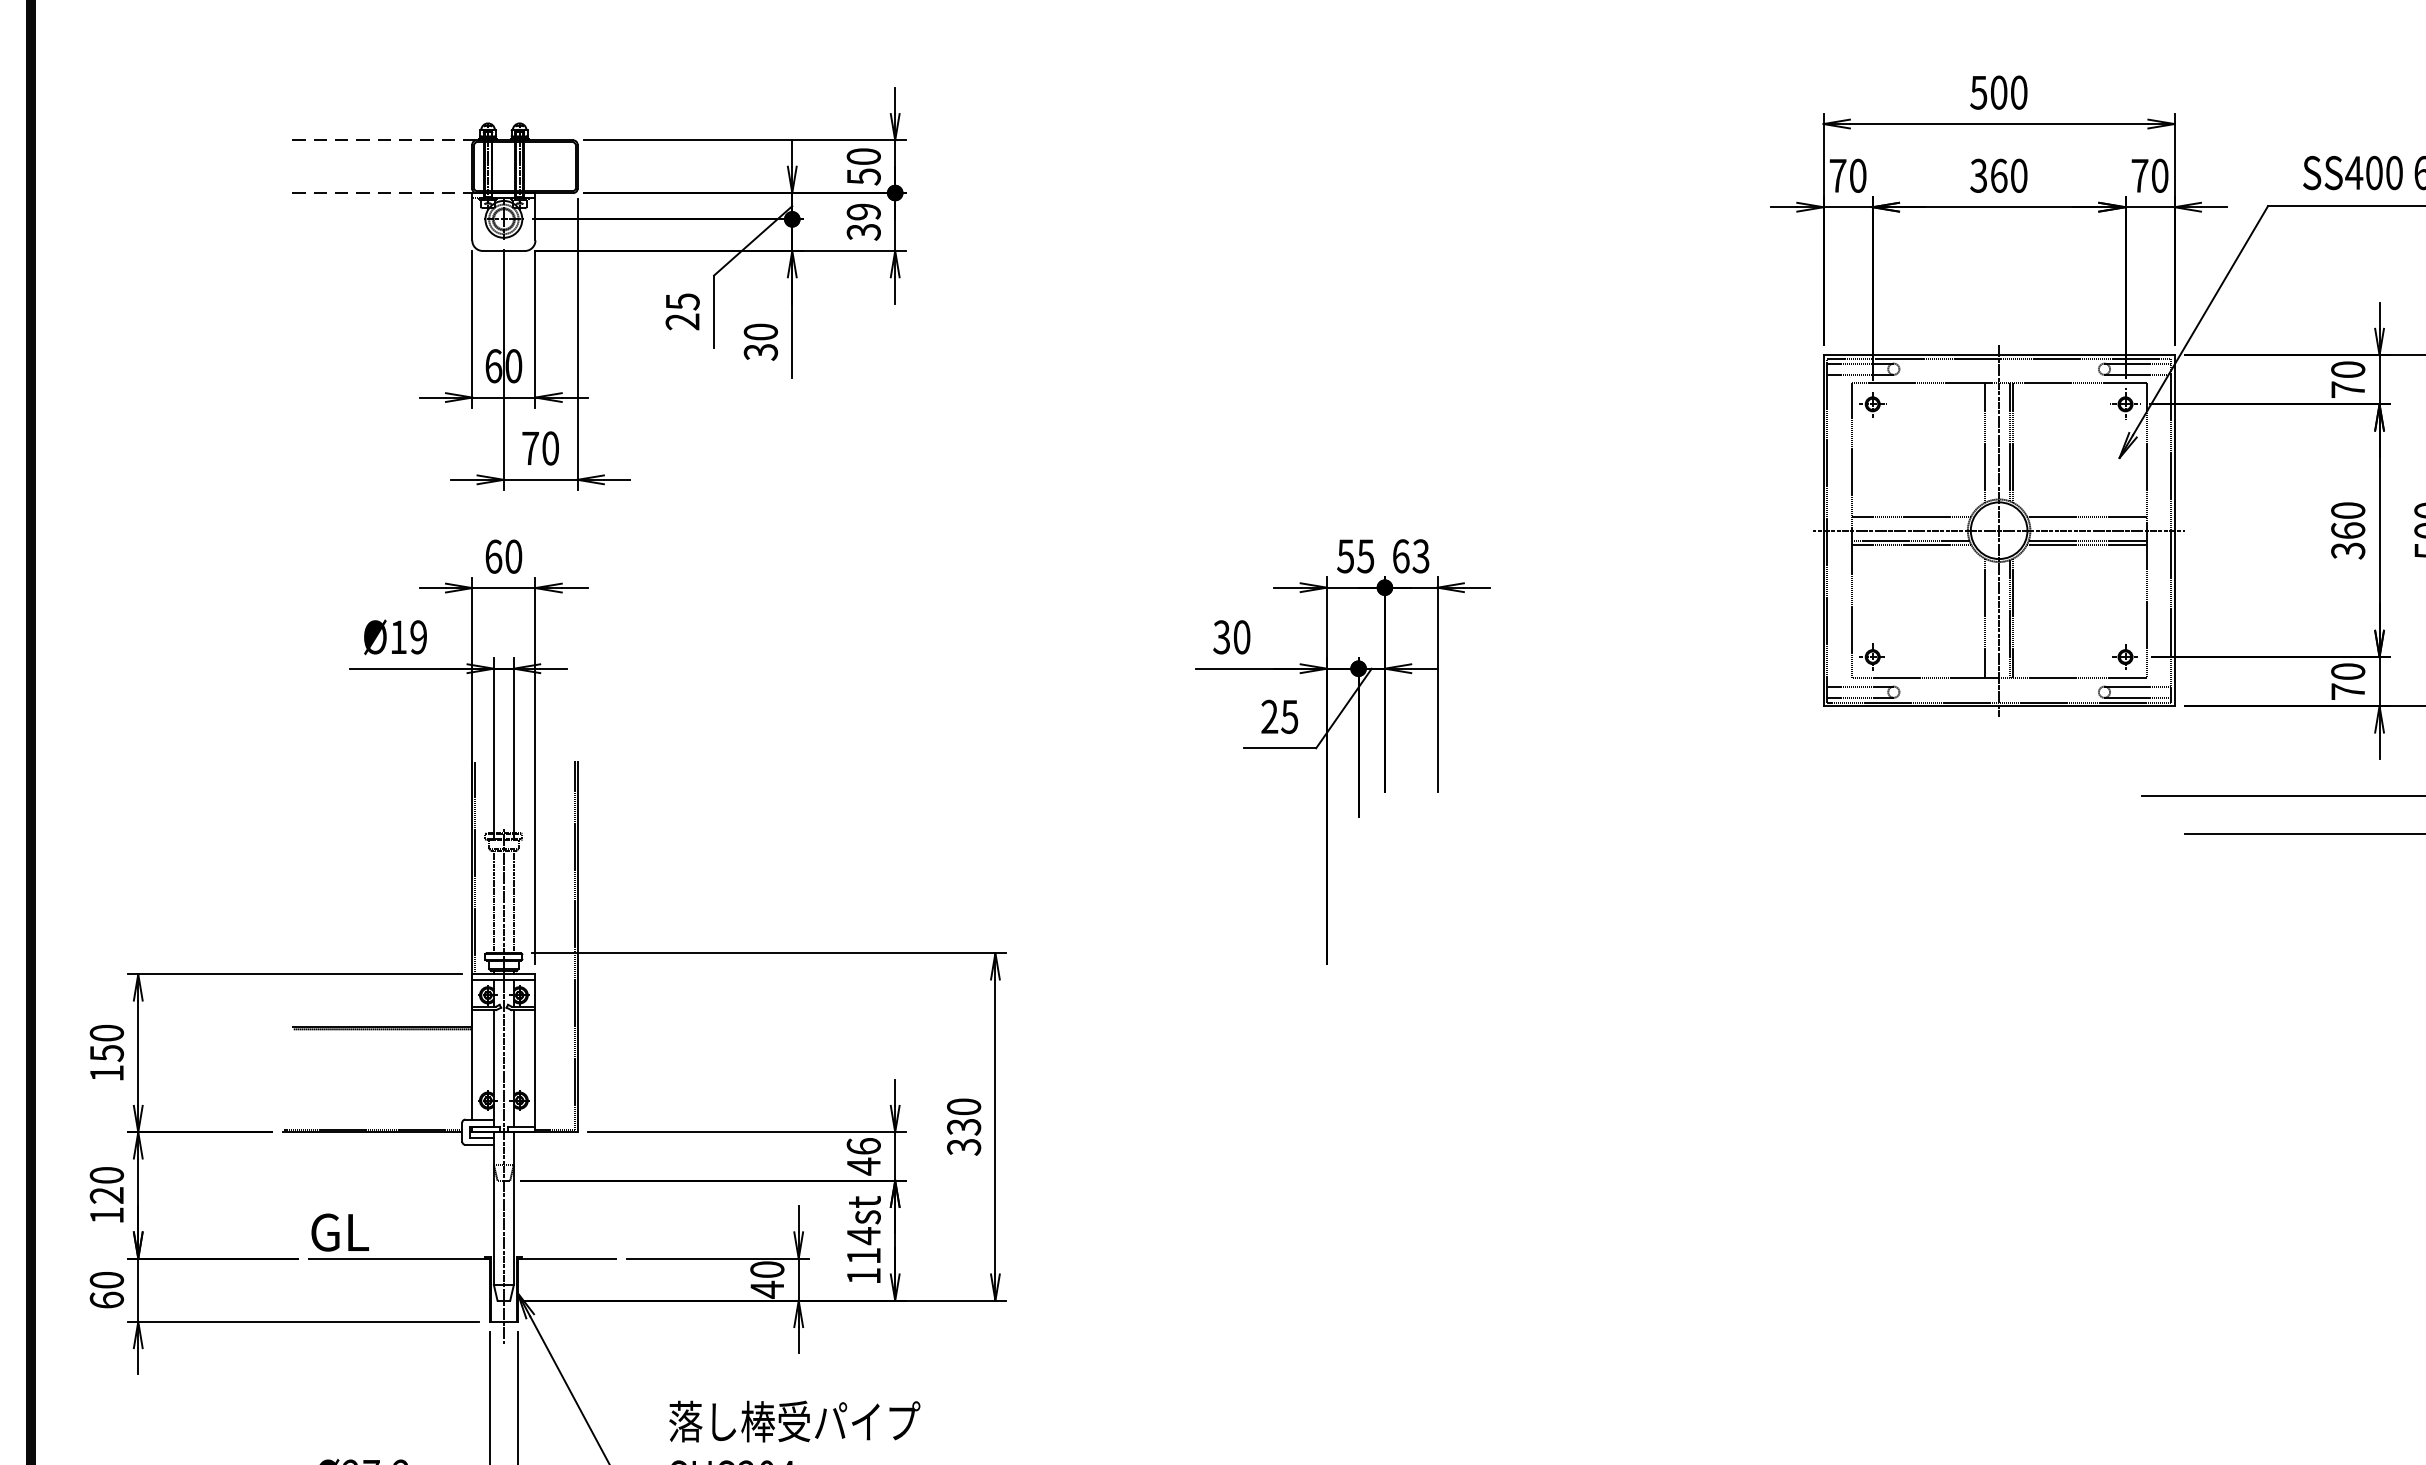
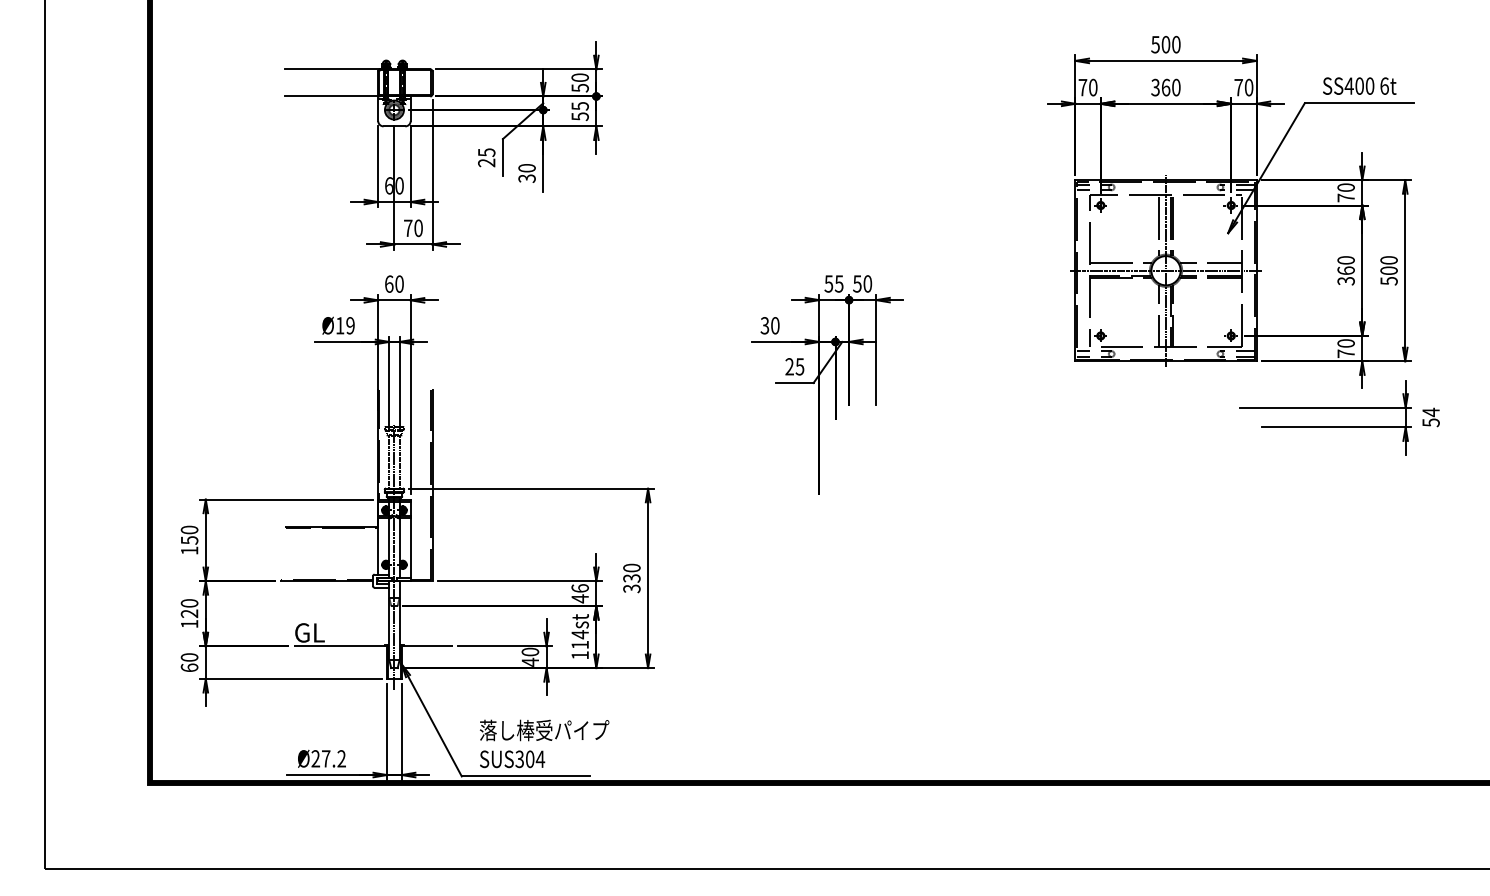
line: (383, 140) -> (332, 69), dashed -> solid
line: (383, 193) -> (332, 96), dashed -> solid
text: (862, 222) -> (579, 111), 39 -> 55
text: (1410, 555) -> (862, 283), 63 -> 50

